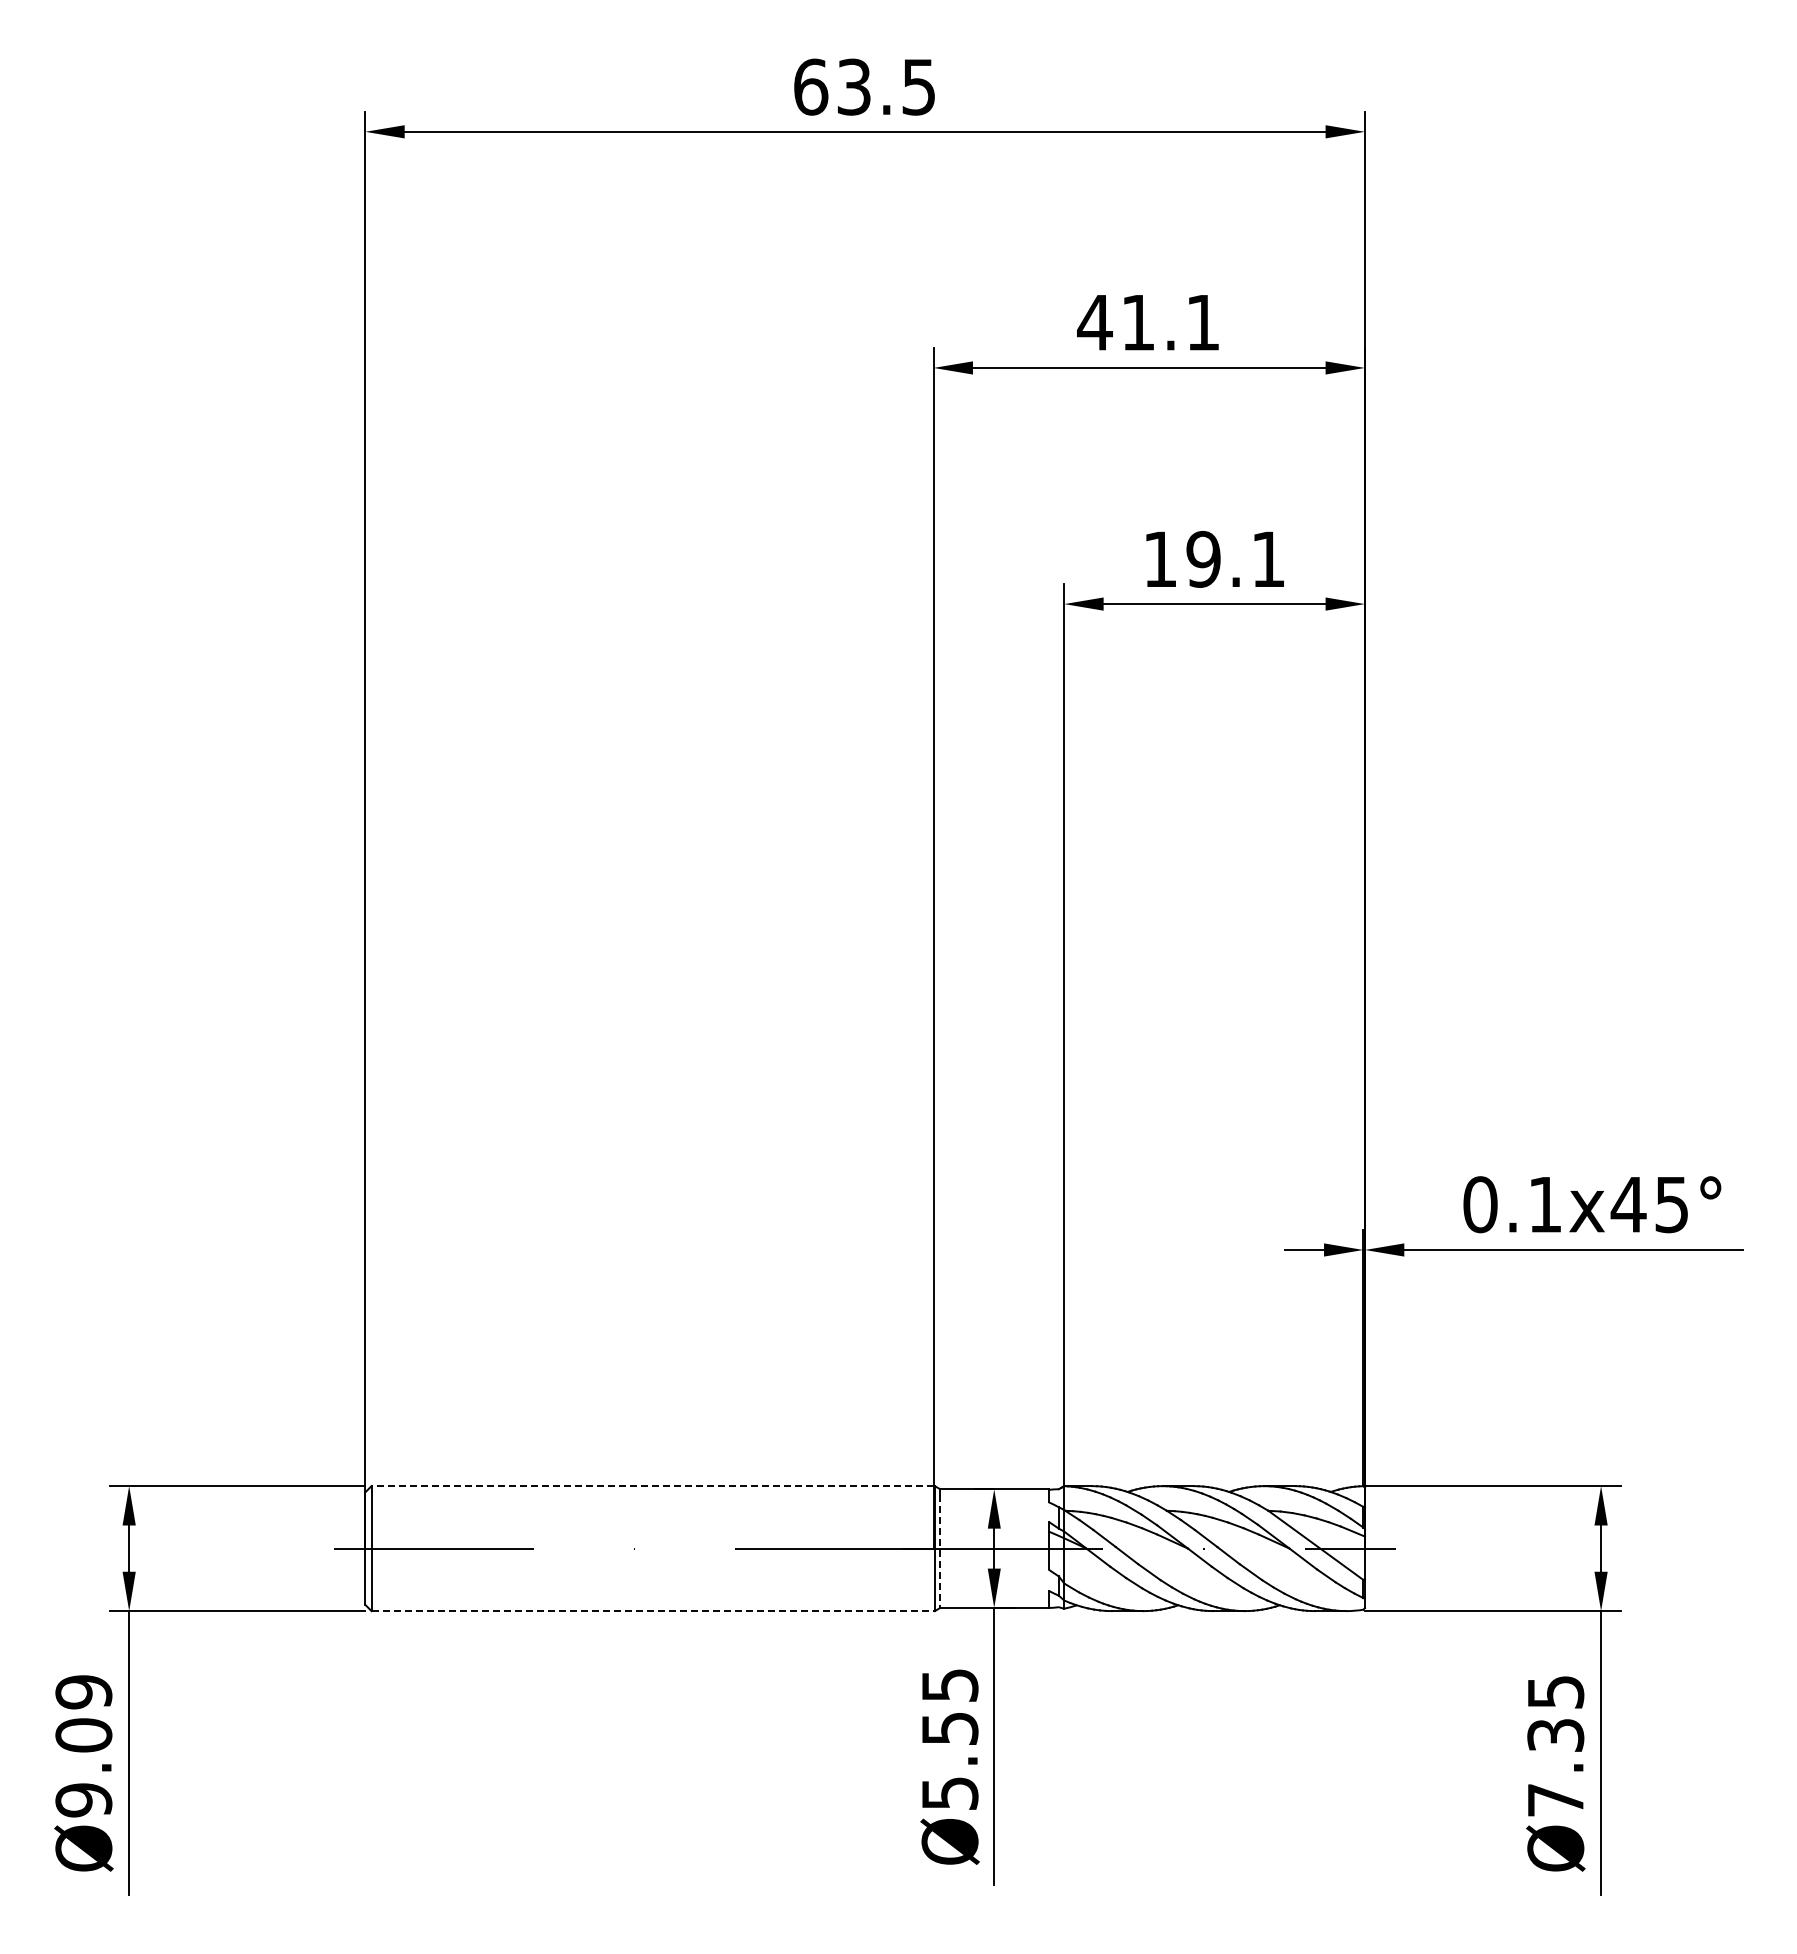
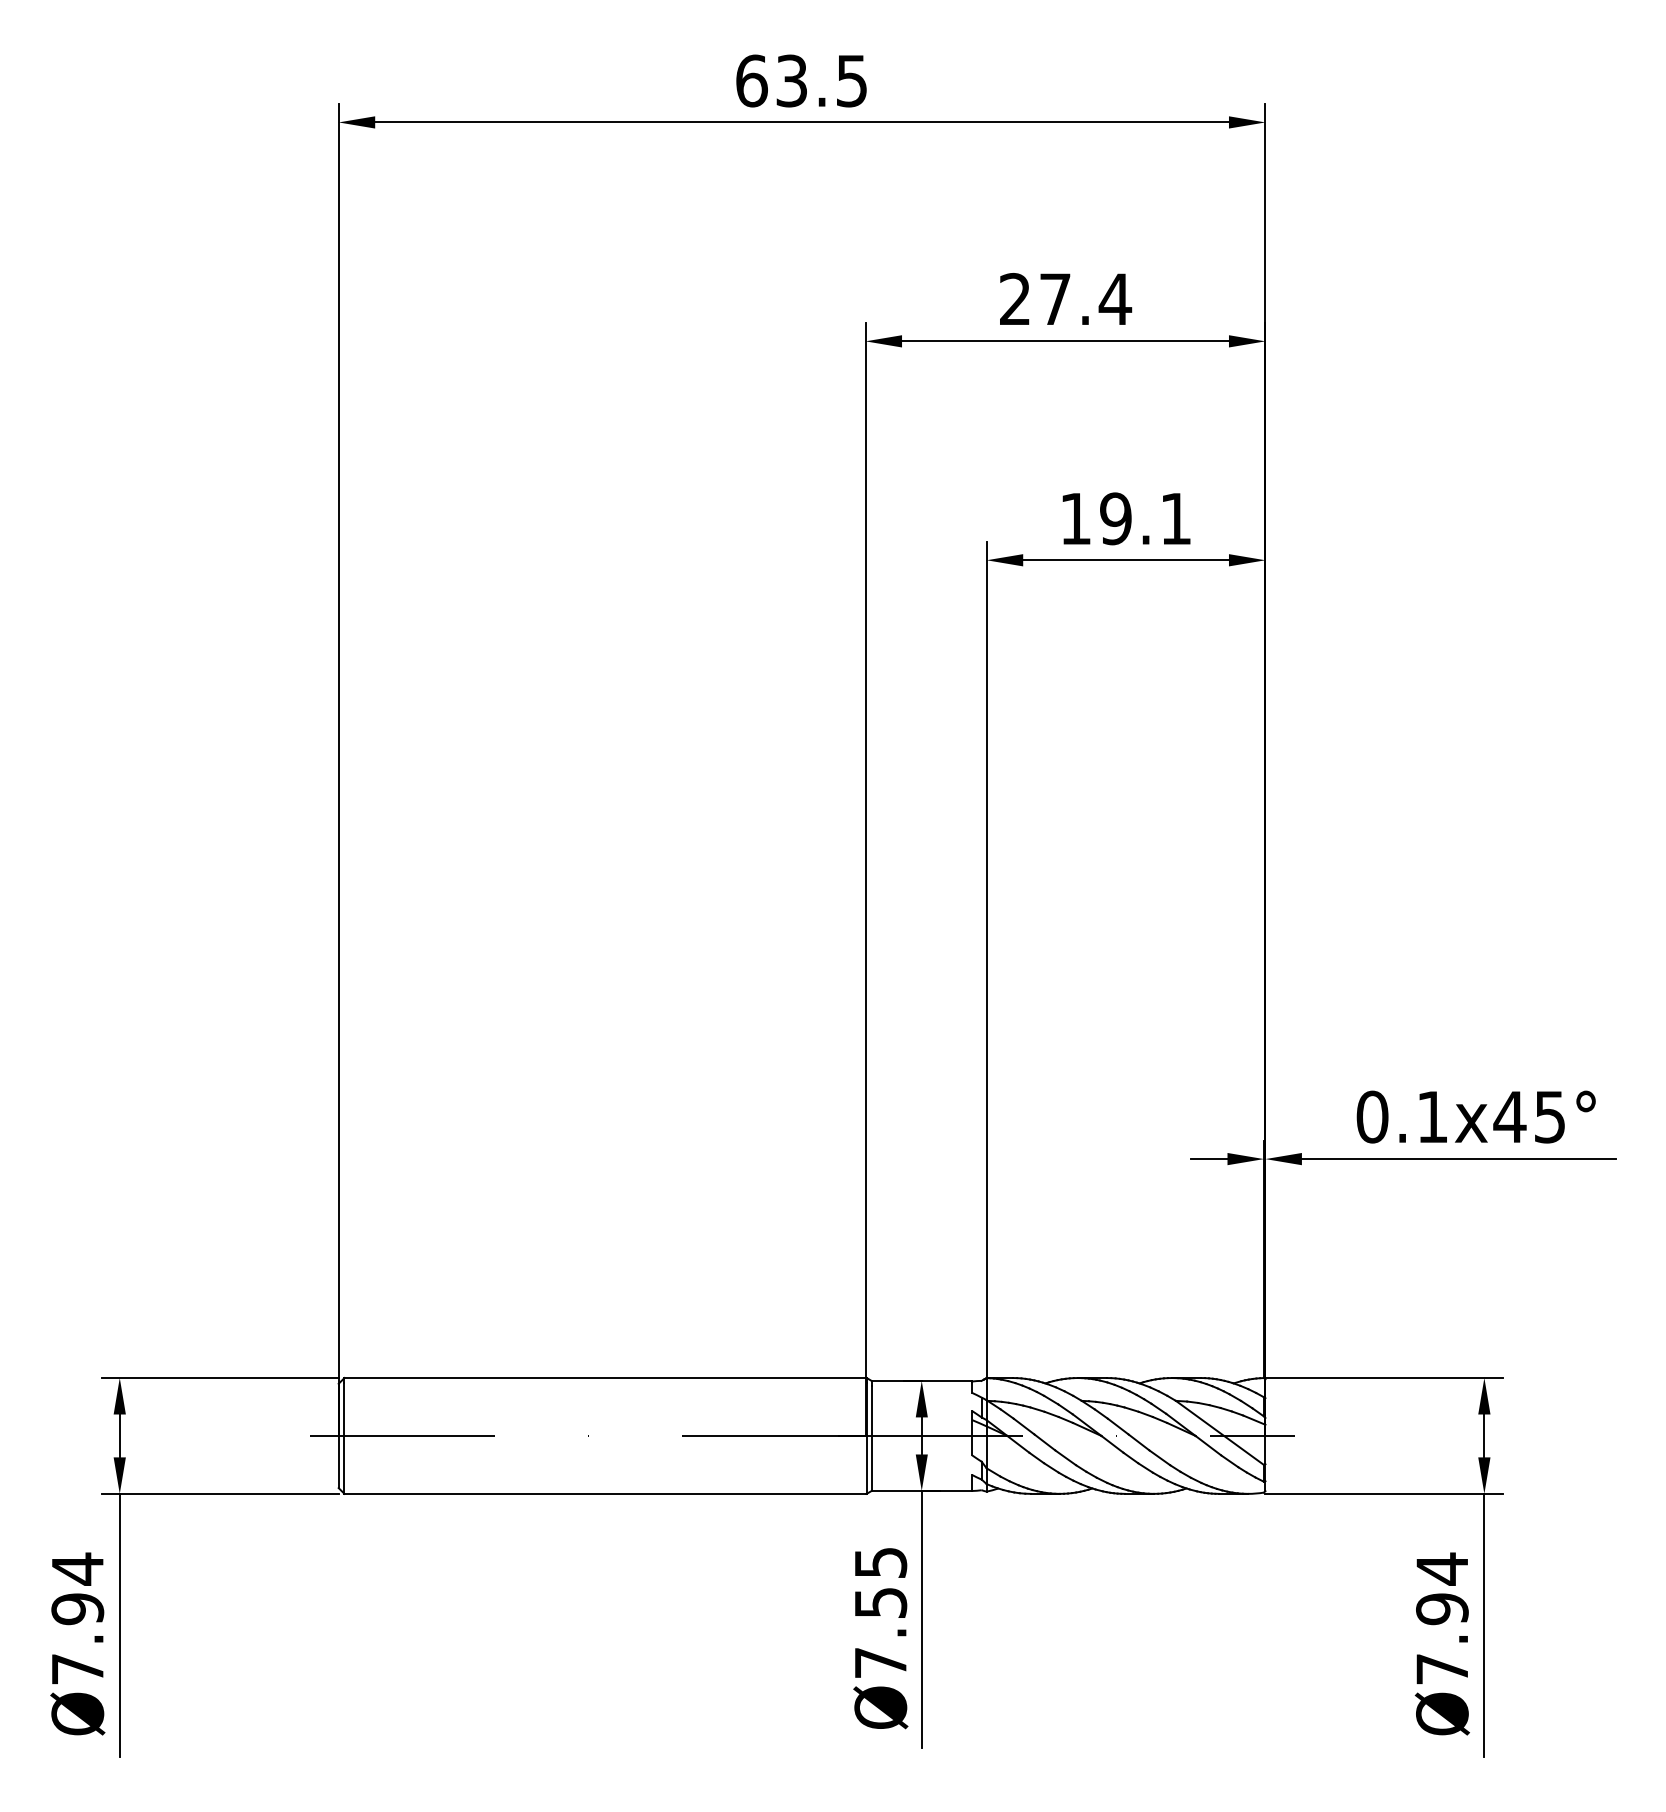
text: (1149, 322) -> (1065, 299), 41.1 -> 27.4
line: (652, 1486) -> (604, 1378), dashed -> solid
line: (940, 1551) -> (871, 1438), dashed -> solid
line: (653, 1611) -> (605, 1494), dashed -> solid
text: (1555, 1713) -> (1442, 1588), Ø7.35 -> Ø7.94
text: (83, 1745) -> (77, 1618), Ø9.09 -> Ø7.94
text: (950, 1793) -> (881, 1662), Ø5.55 -> Ø7.55

